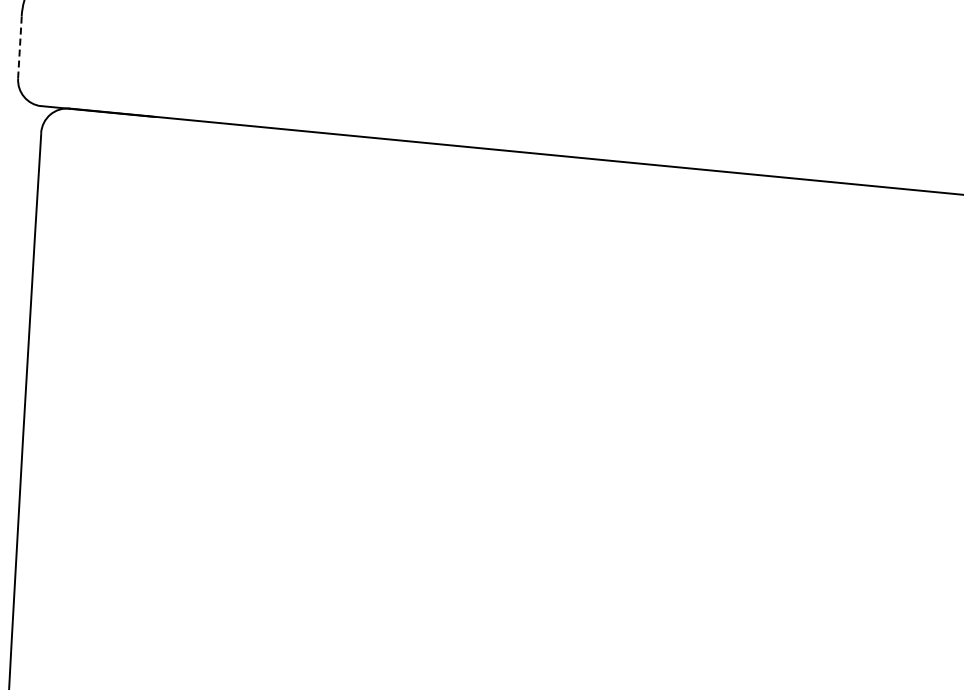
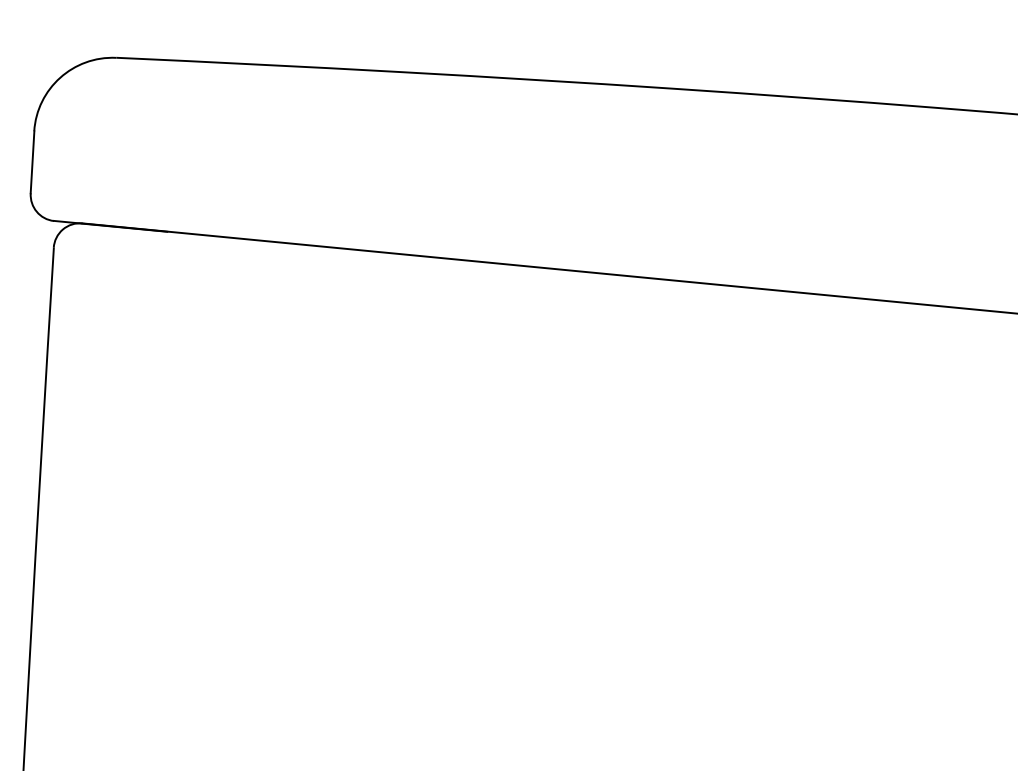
line: (19, 47) -> (32, 162), dashed -> solid

